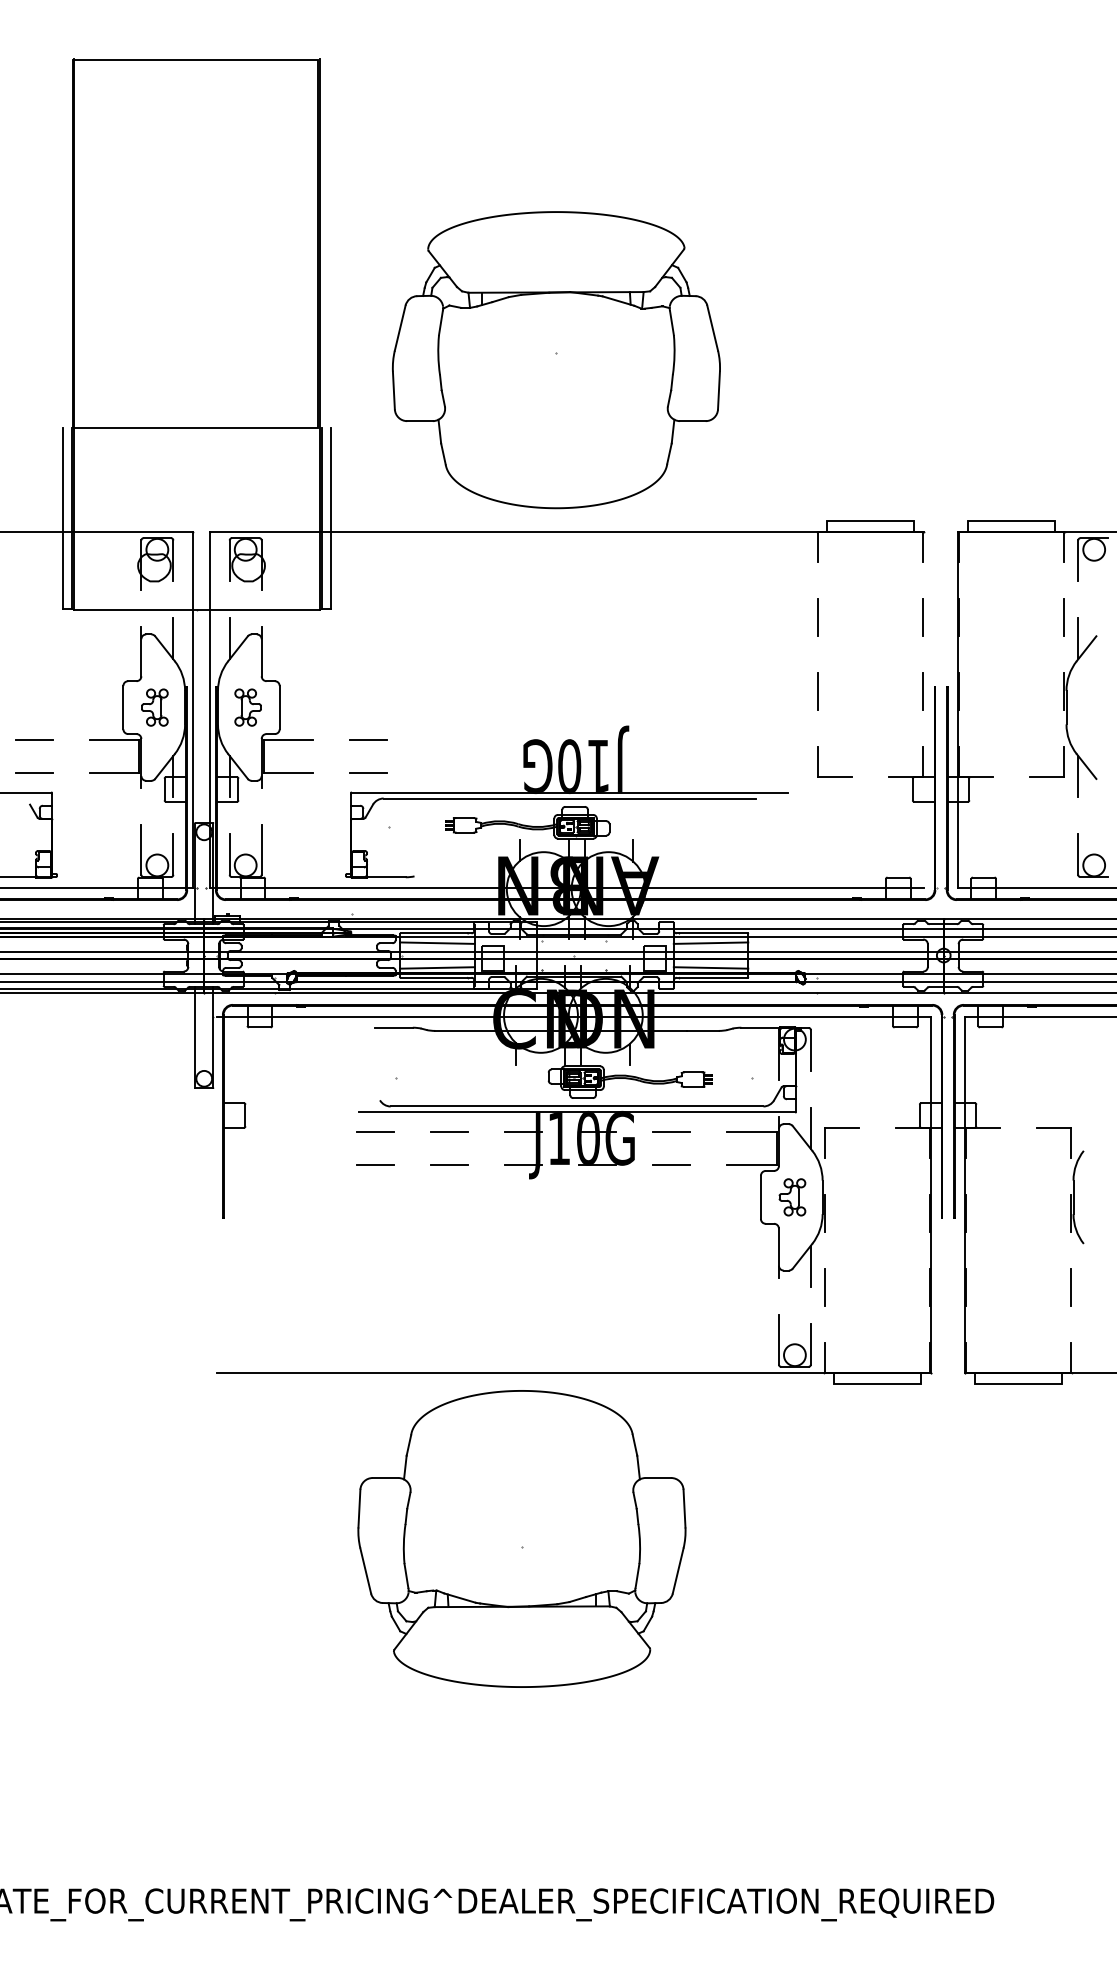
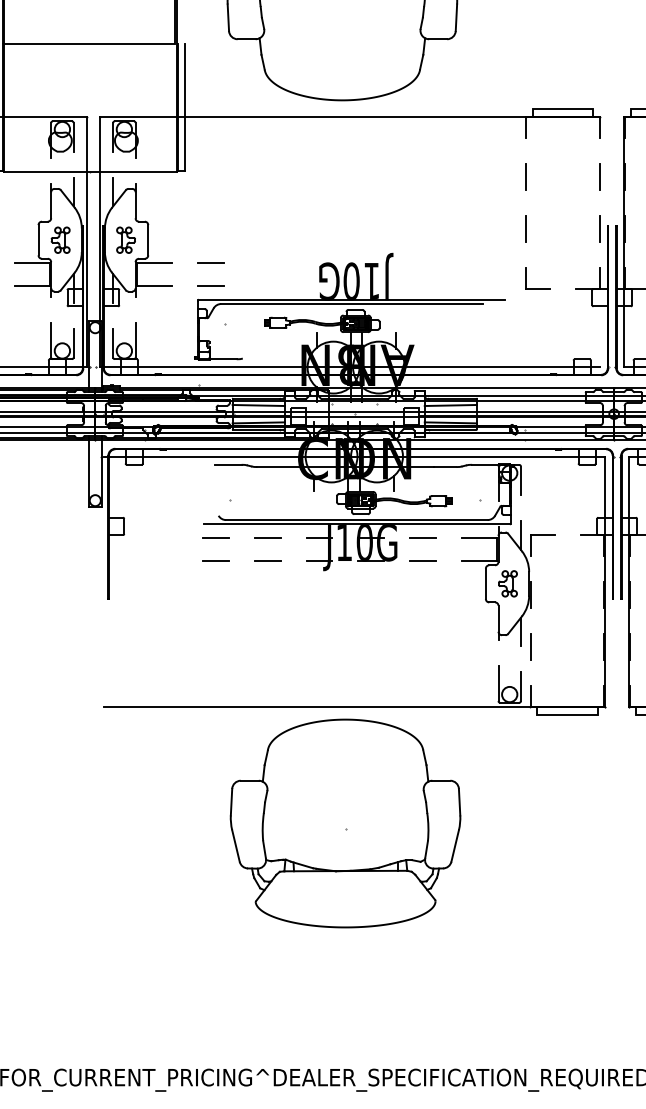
part: (521, 1538) -> (345, 823), moved

